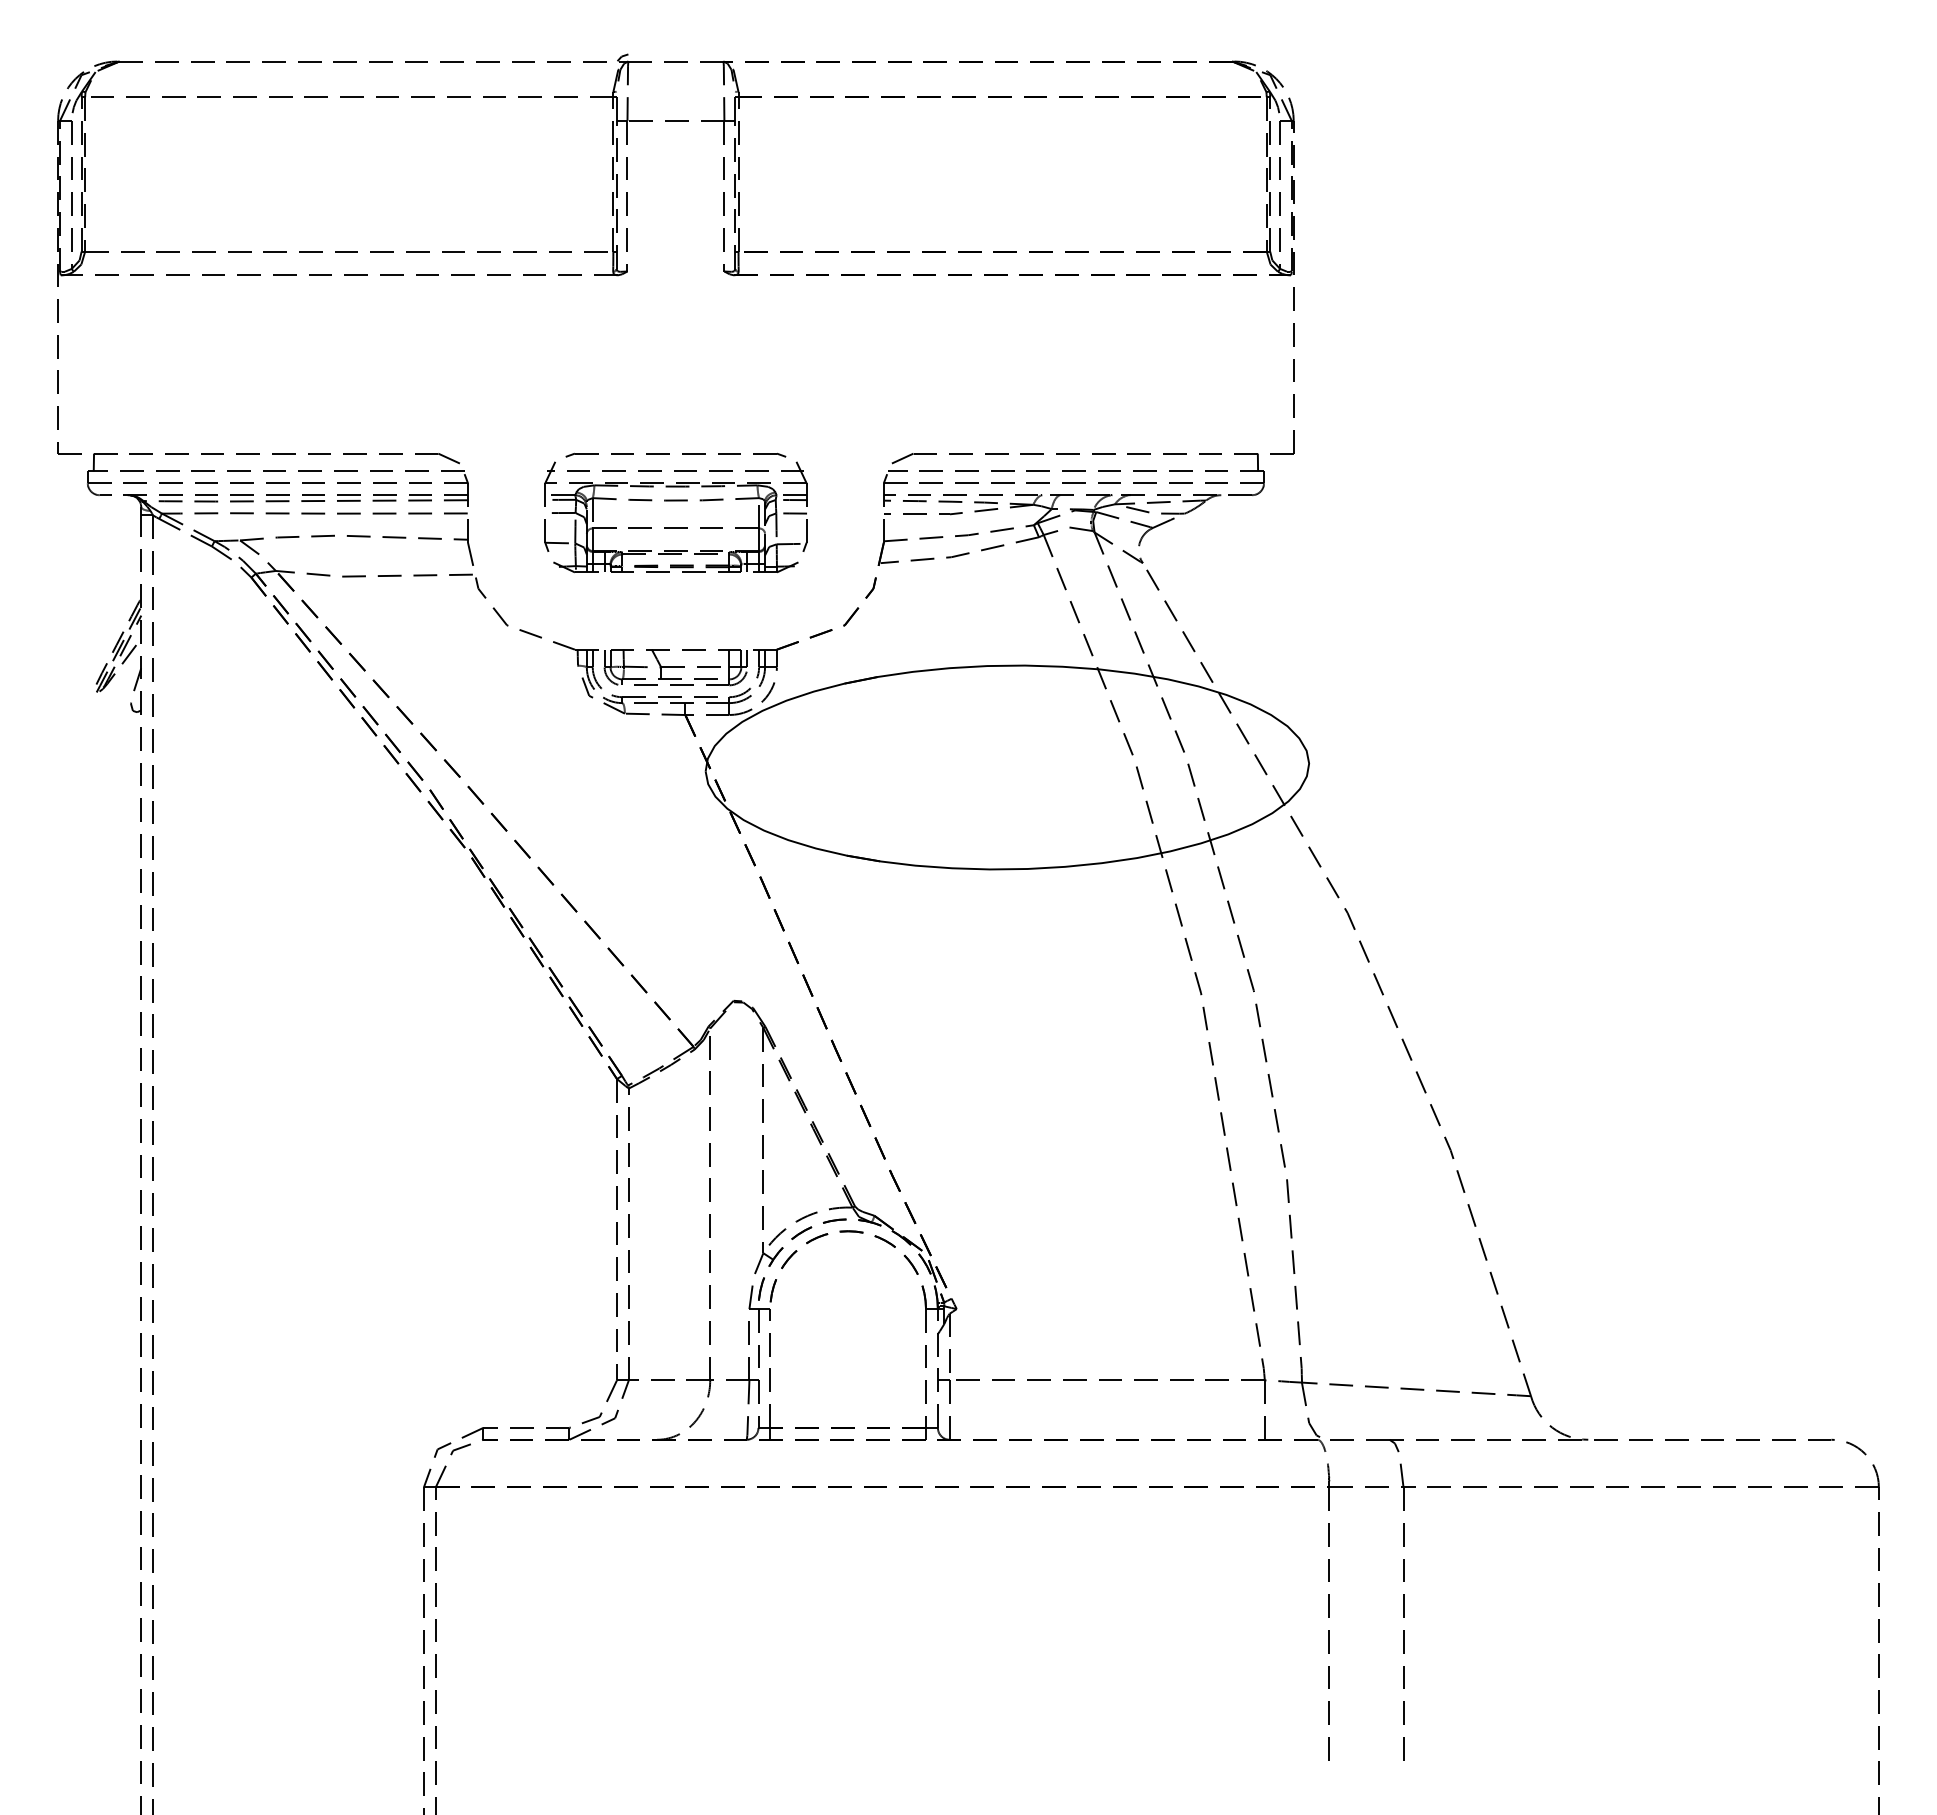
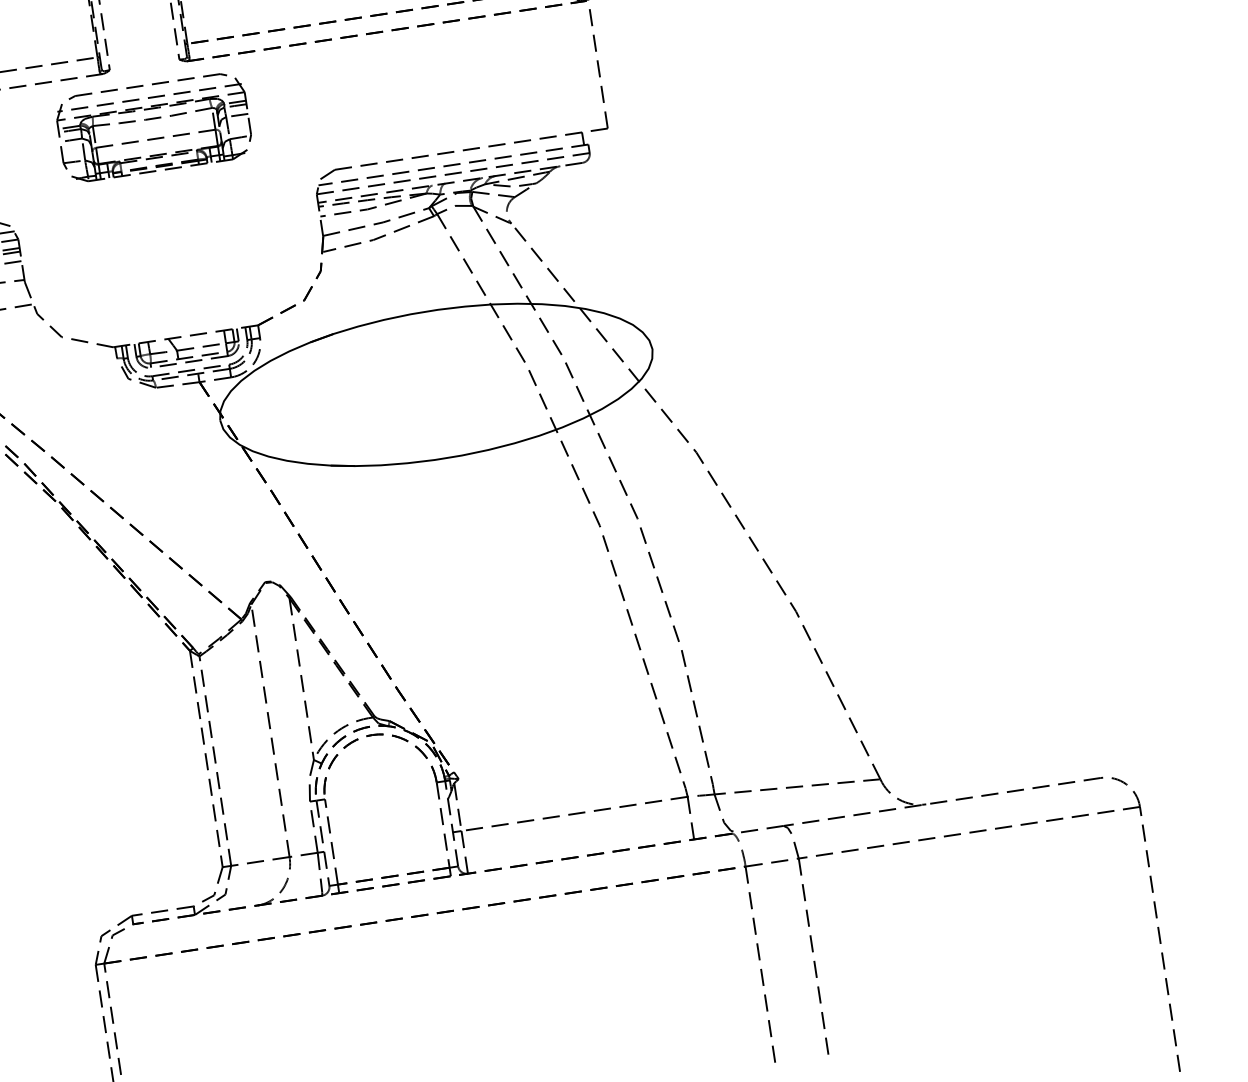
part: (675, 501) -> (152, 119), moved

